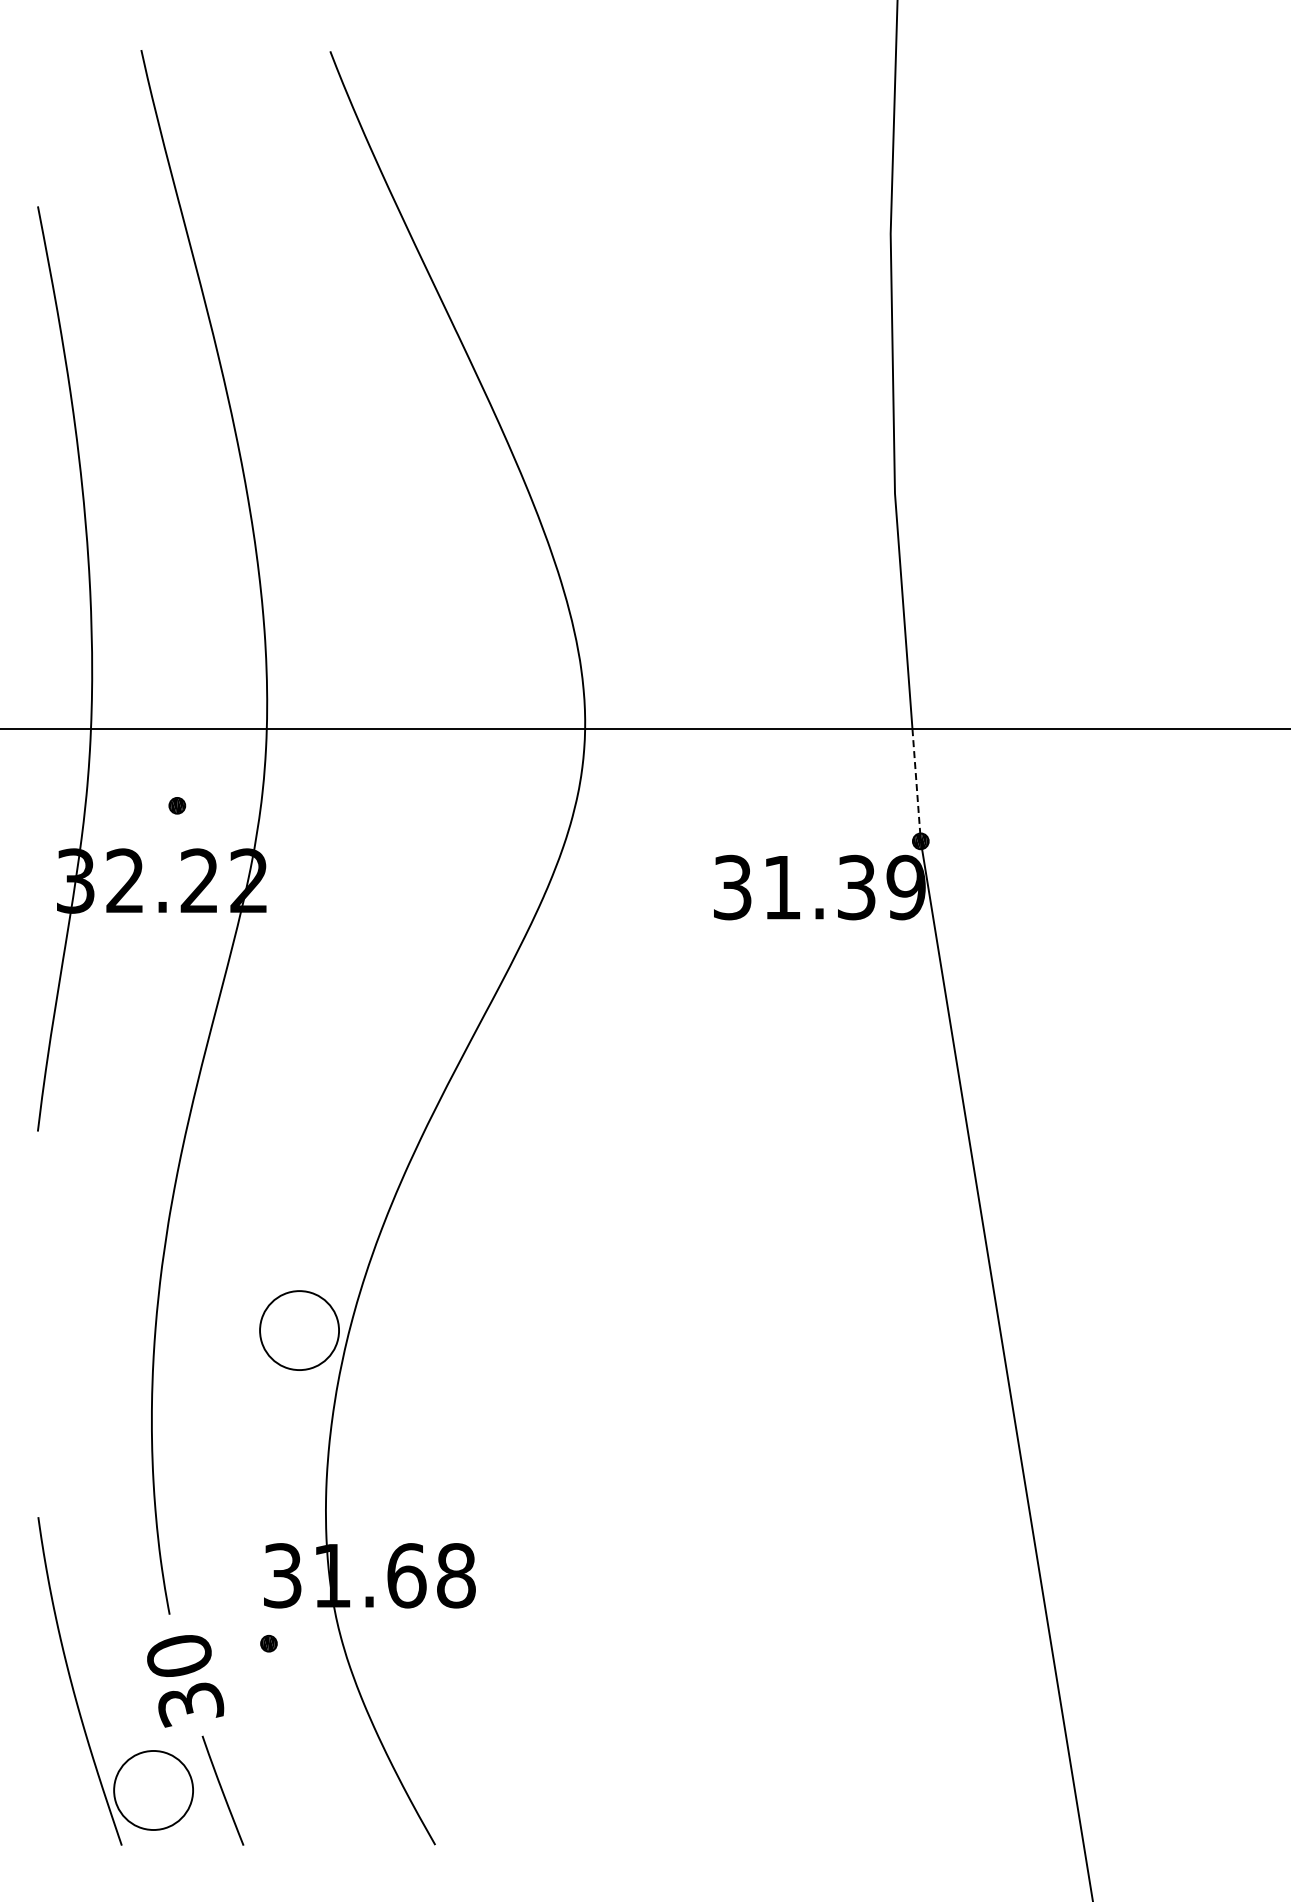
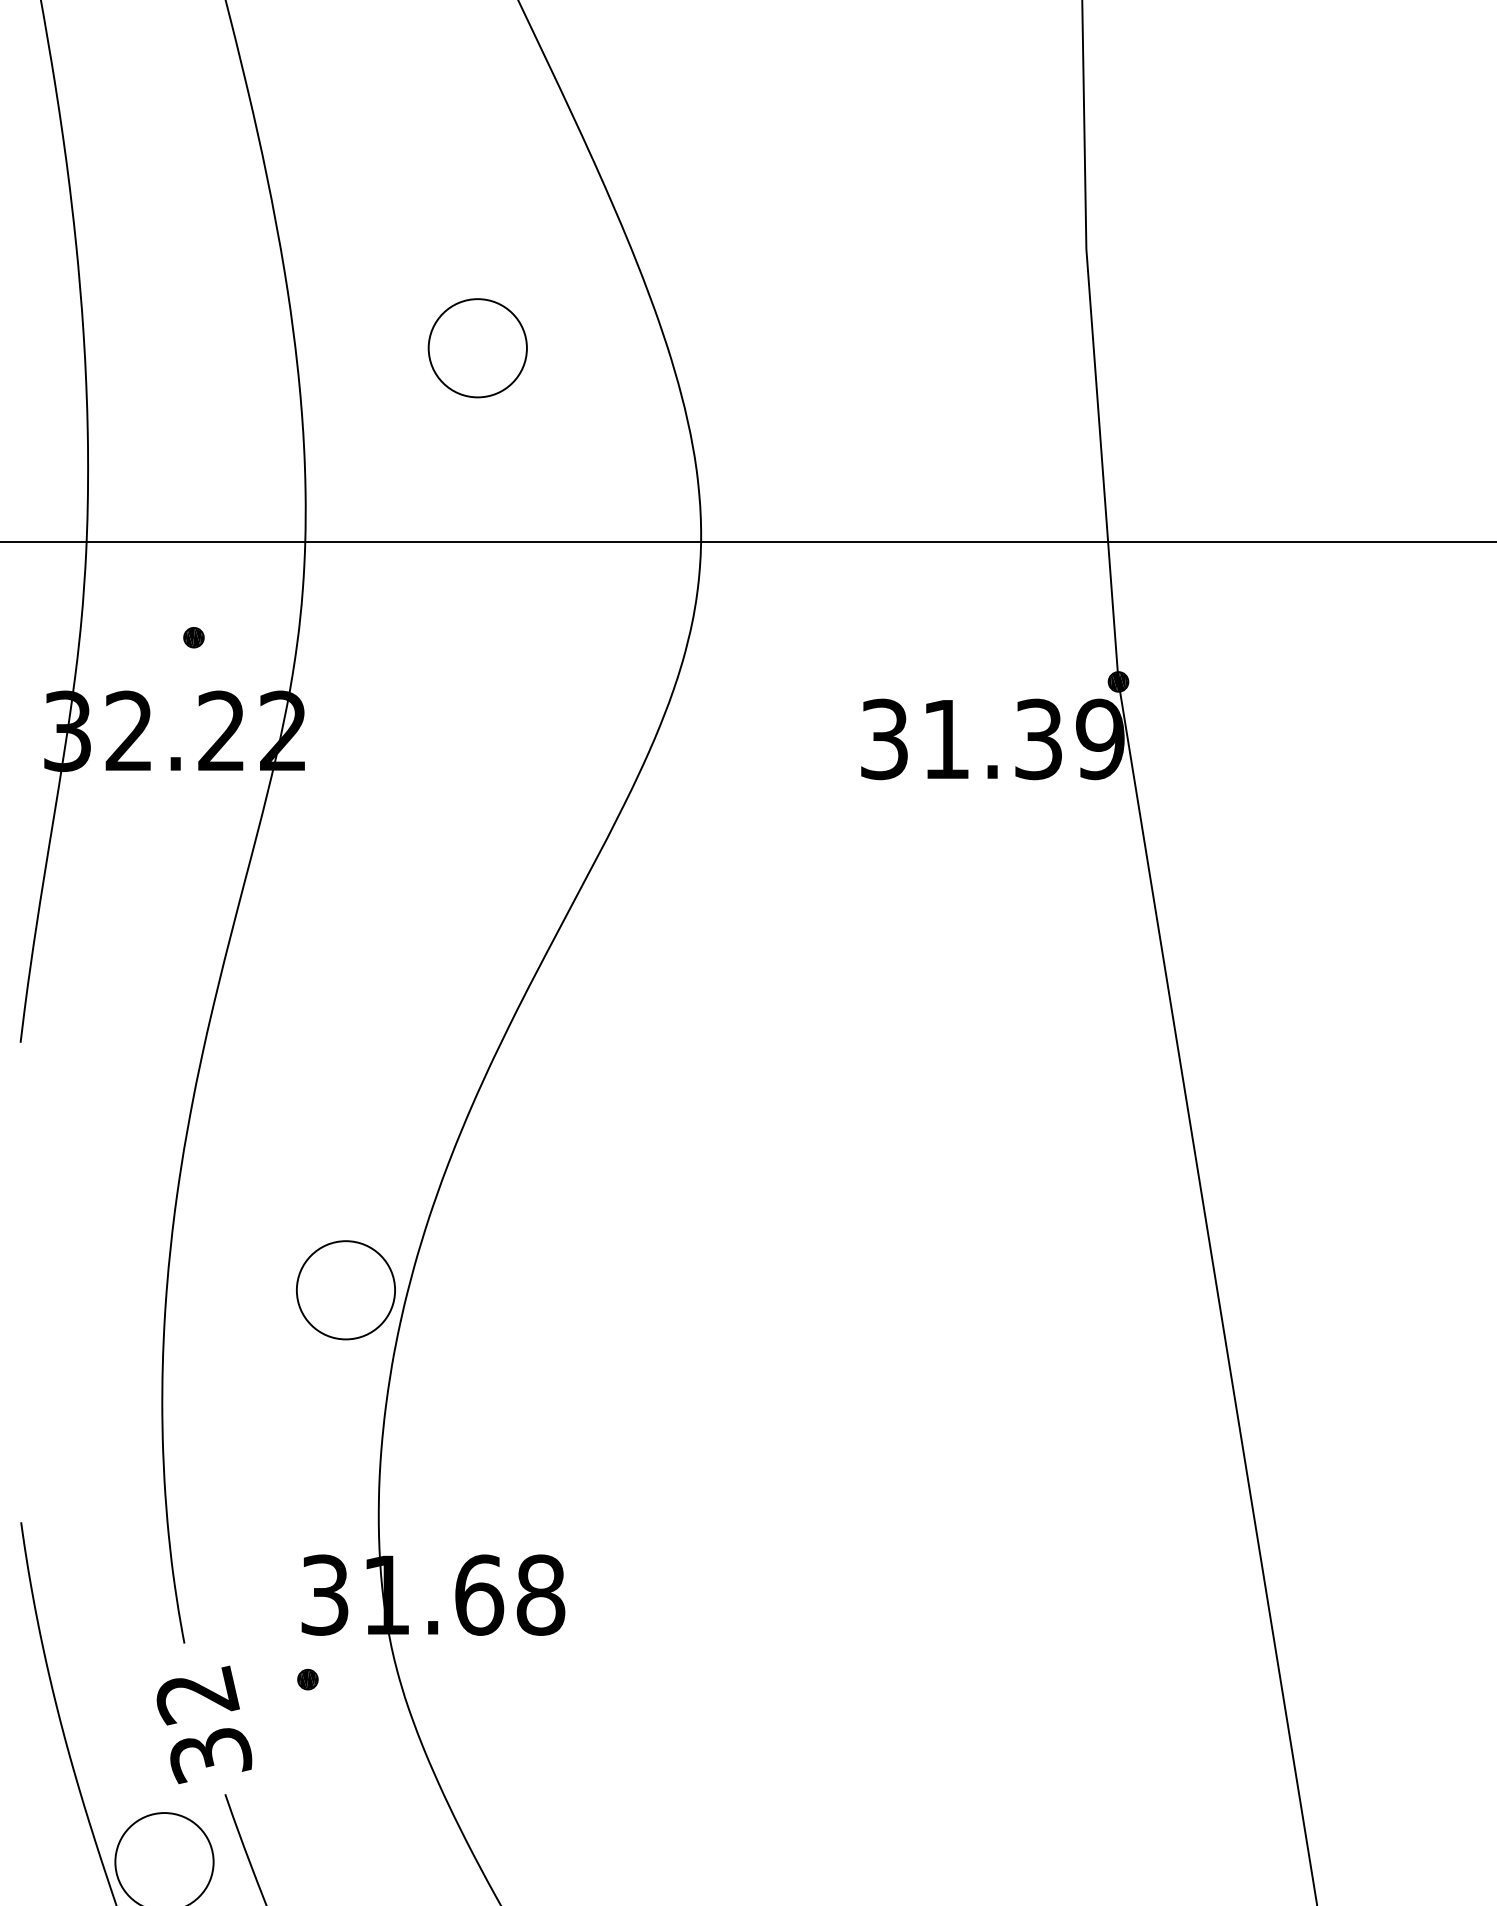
part: (405, 572) -> (477, 347), added
line: (916, 785) -> (1113, 612), dashed -> solid
text: (180, 1656) -> (197, 1695), 30 -> 32

